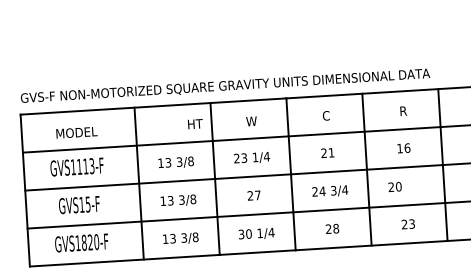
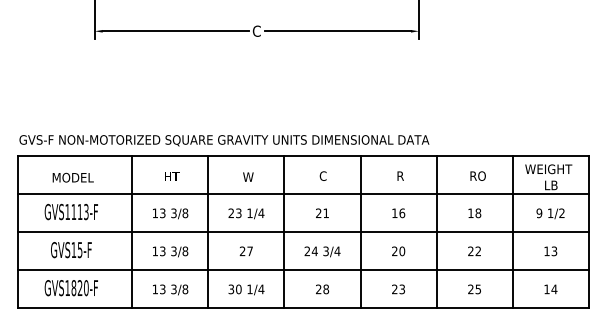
text: (195, 124) -> (172, 176), moved
text: (395, 187) -> (398, 251), moved

